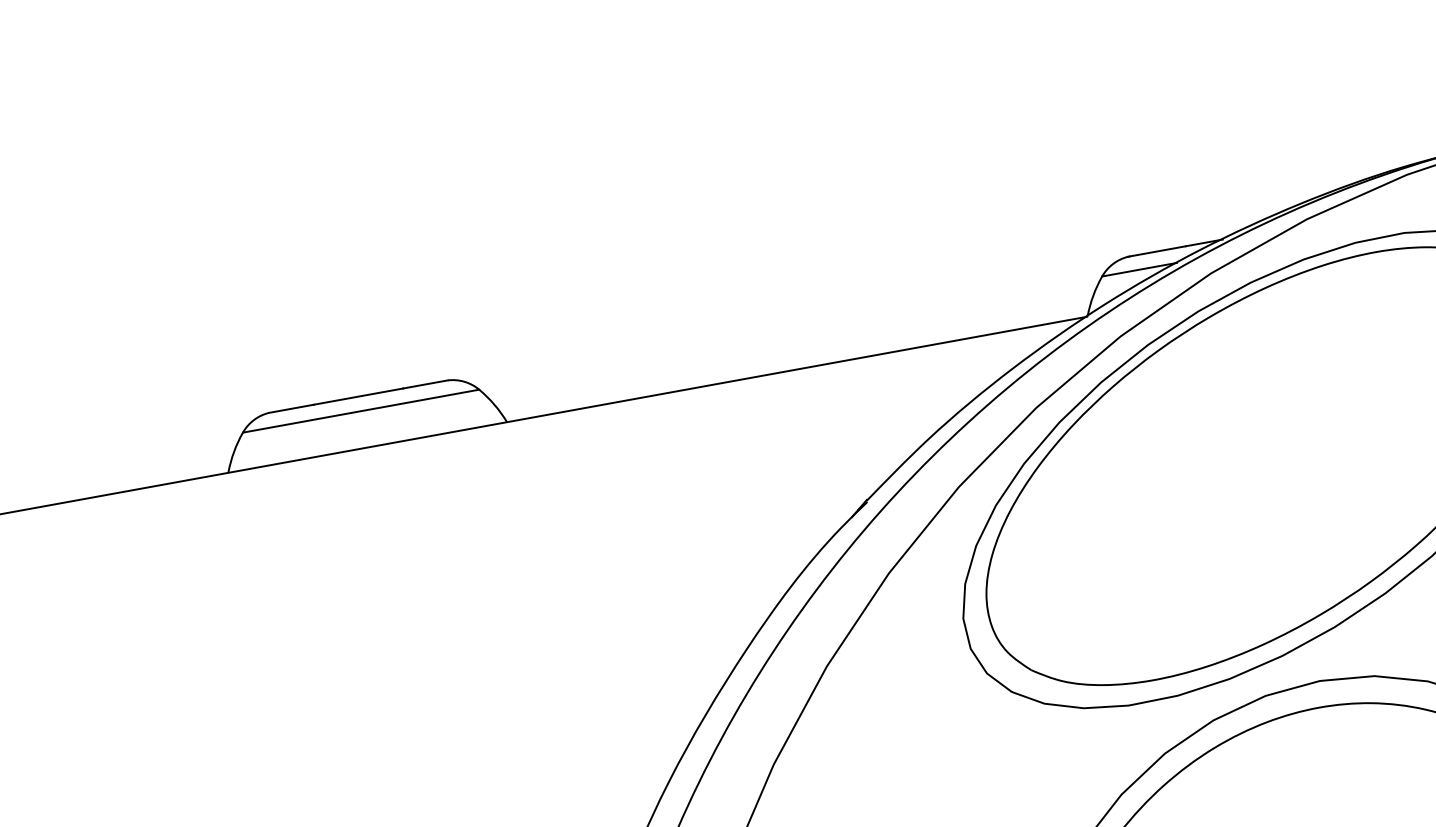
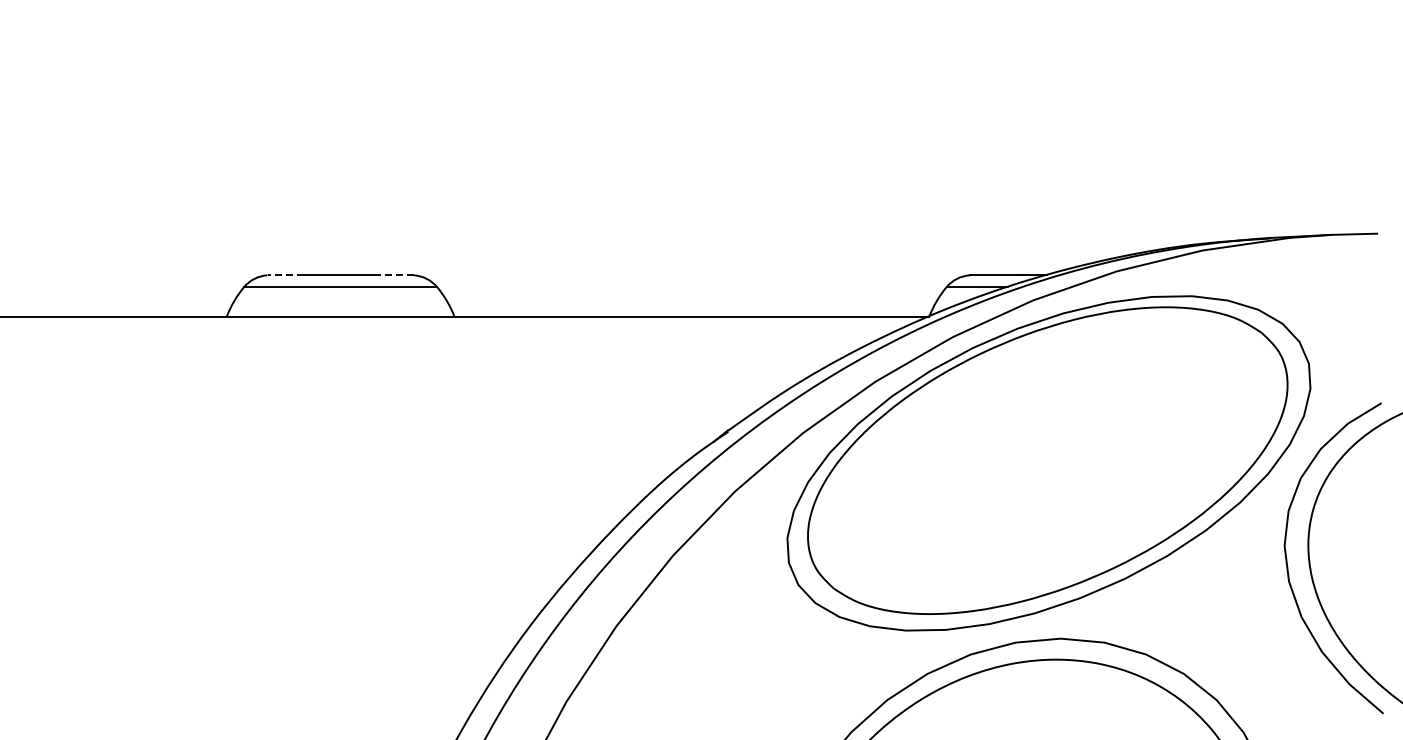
line: (424, 384) -> (394, 275), solid -> dashed
line: (291, 409) -> (285, 275), solid -> dashed

